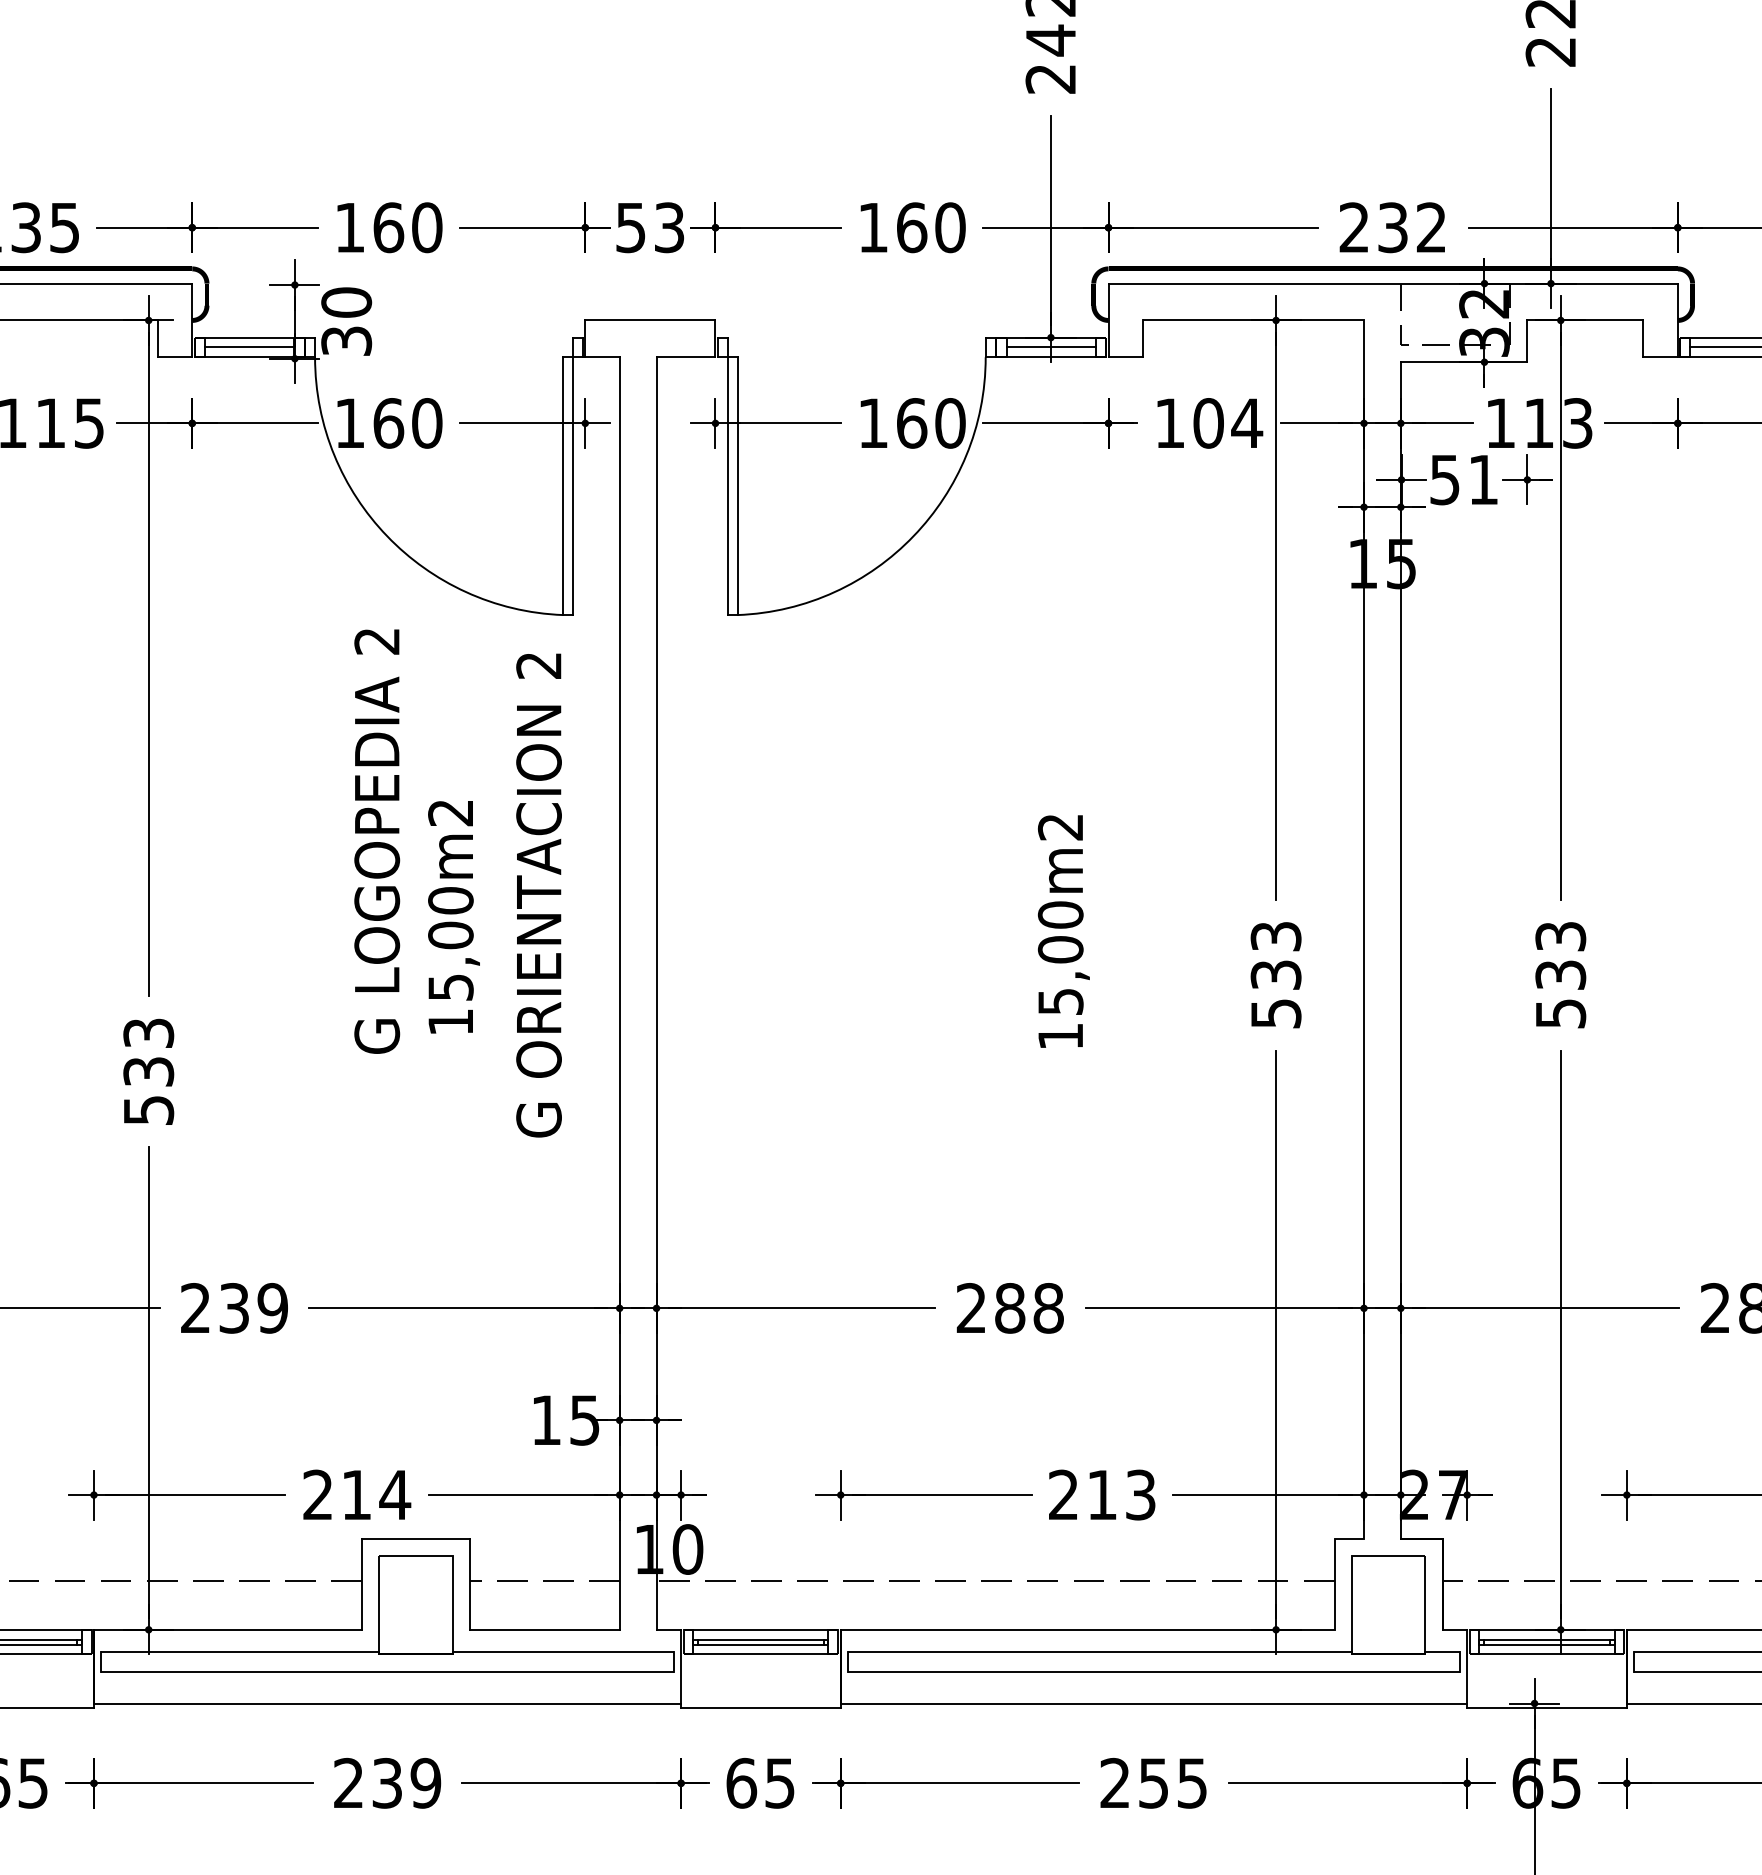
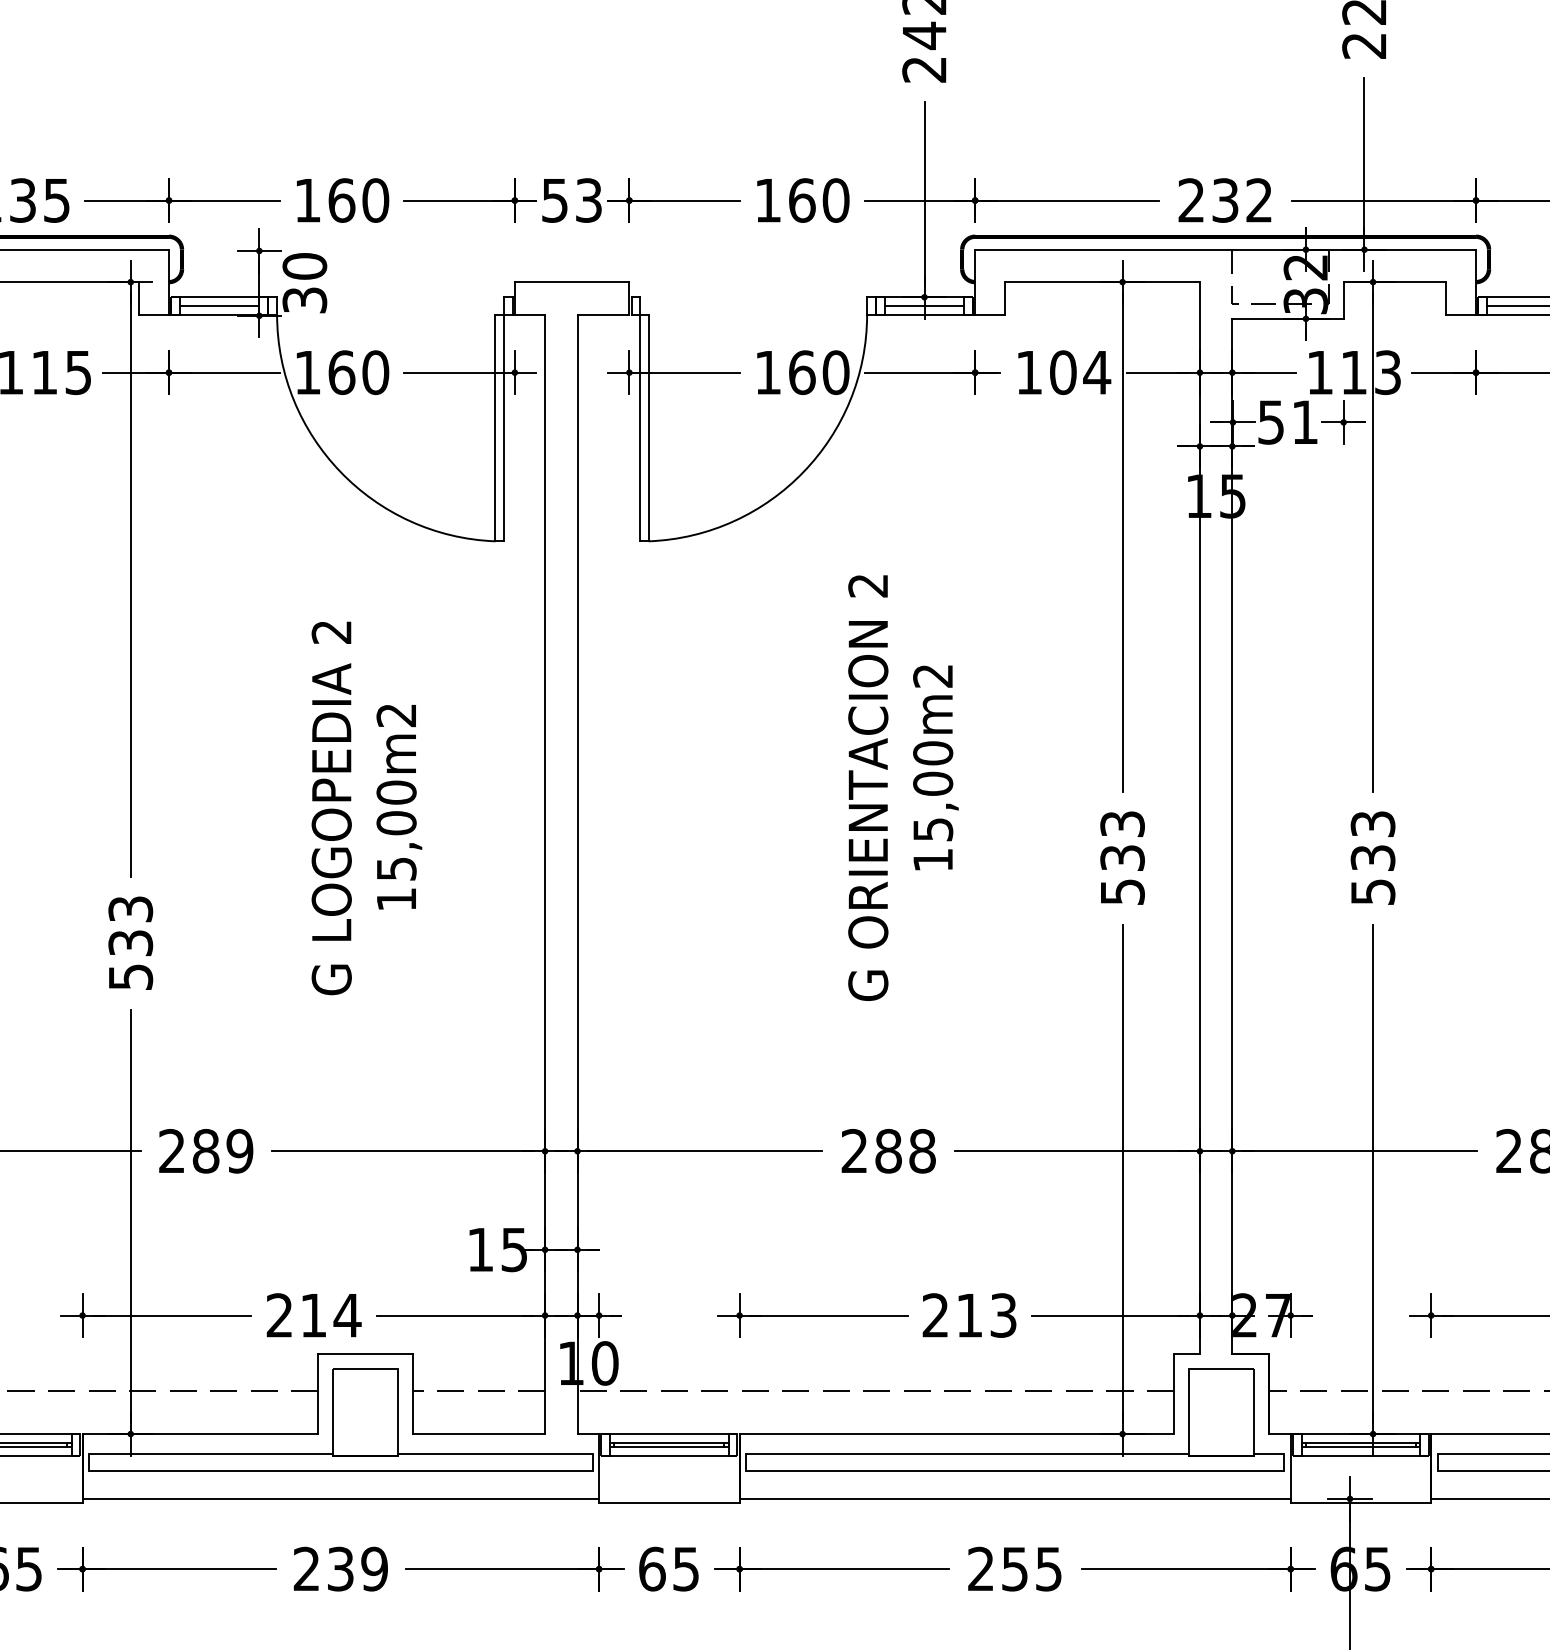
text: (377, 841) -> (332, 808), moved
text: (538, 895) -> (867, 788), moved
text: (1063, 931) -> (935, 767), moved
text: (234, 1308) -> (206, 1151), 239 -> 289

